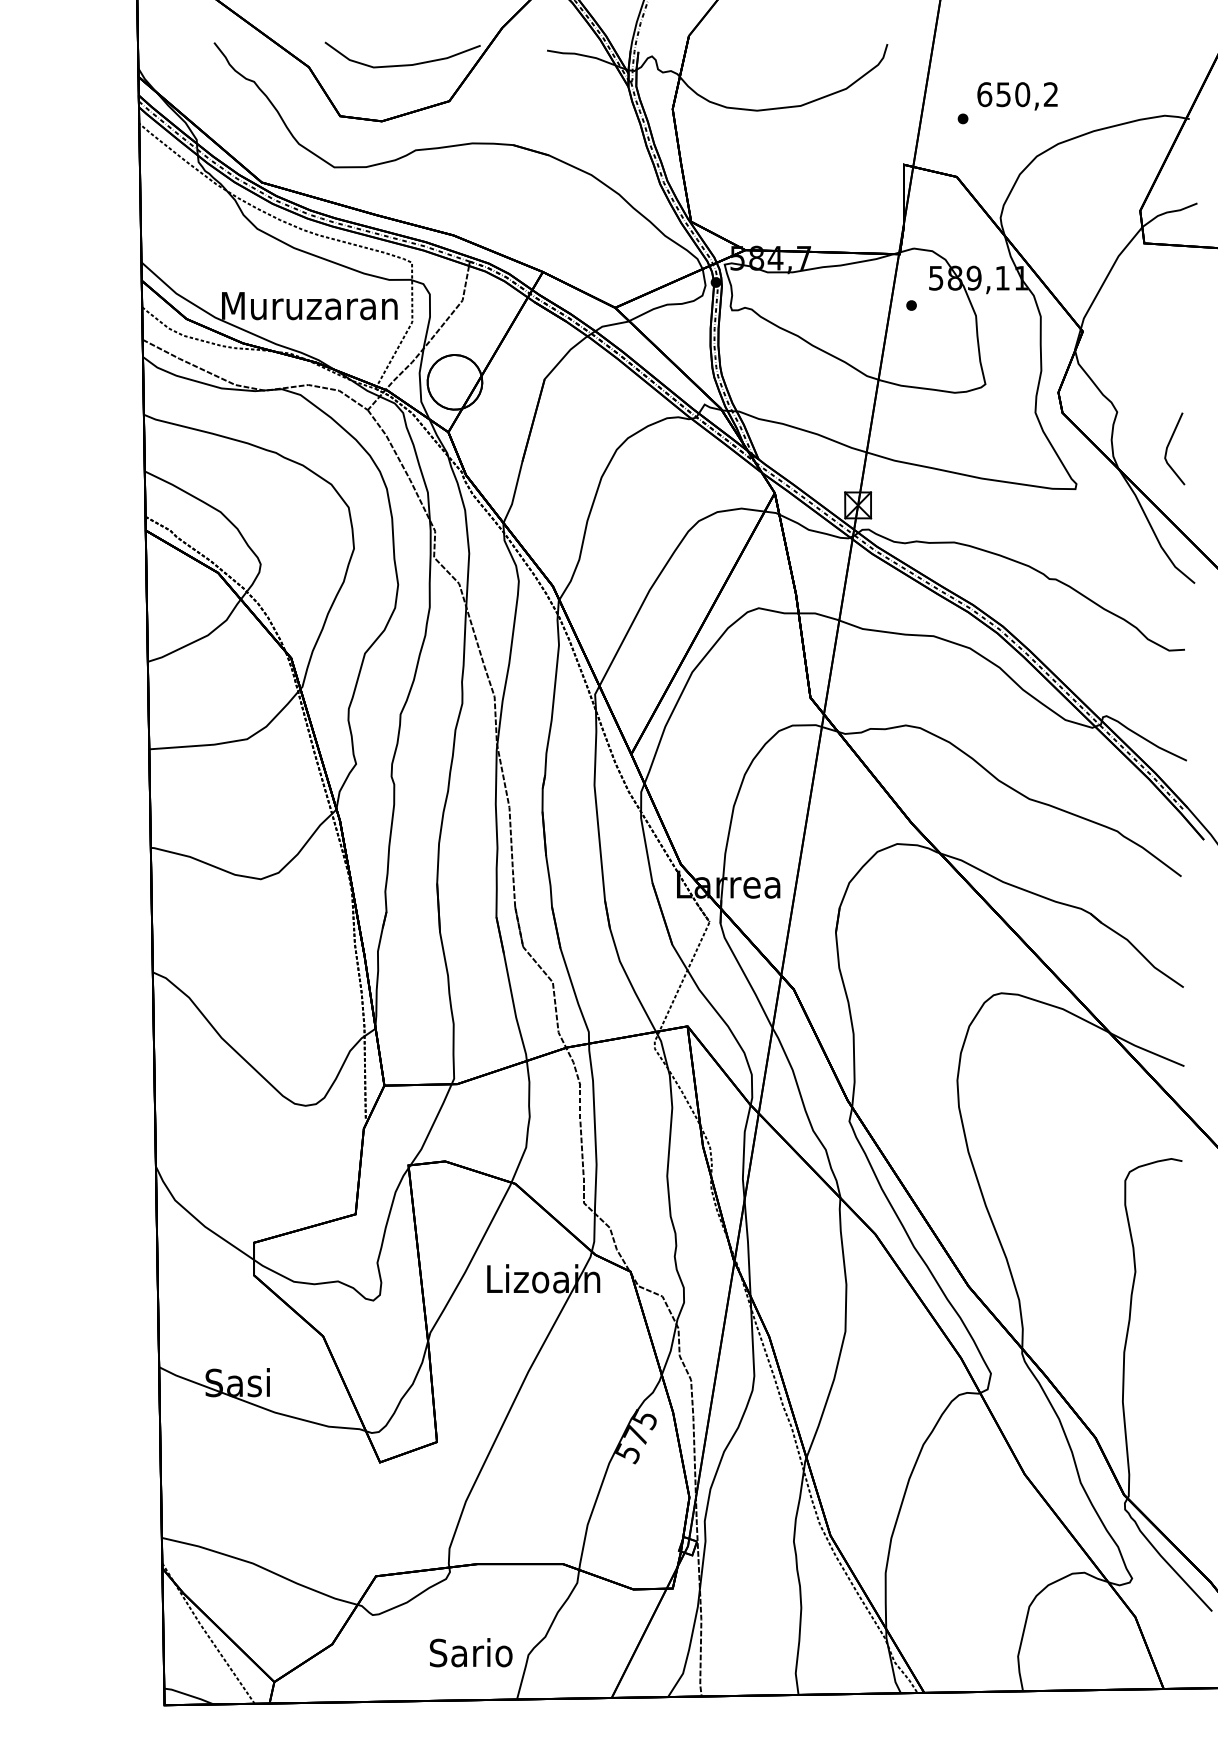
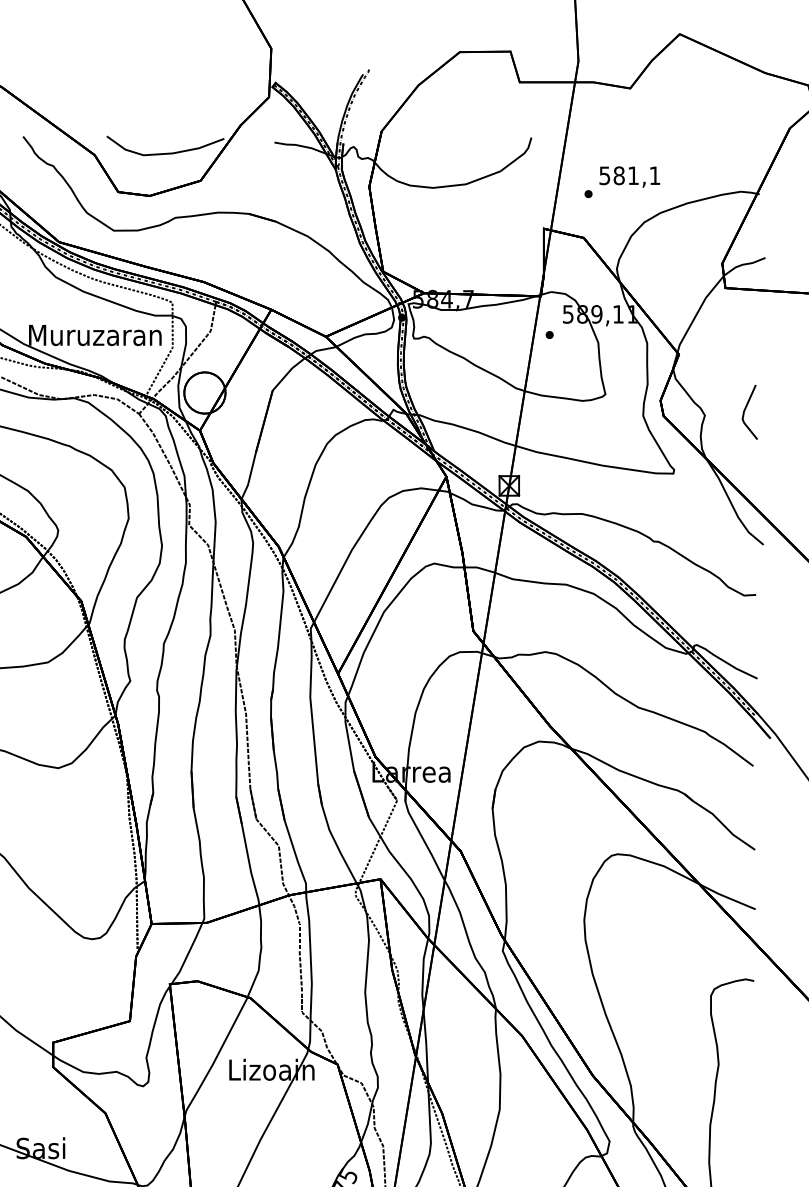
text: (1017, 94) -> (629, 175), 650,2 -> 581,1
line: (1169, 445) -> (745, 409), moved

